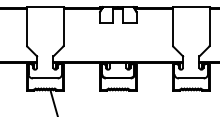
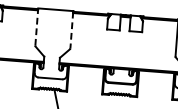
line: (27, 25) -> (37, 26), solid -> dashed
line: (63, 27) -> (71, 30), solid -> dashed

